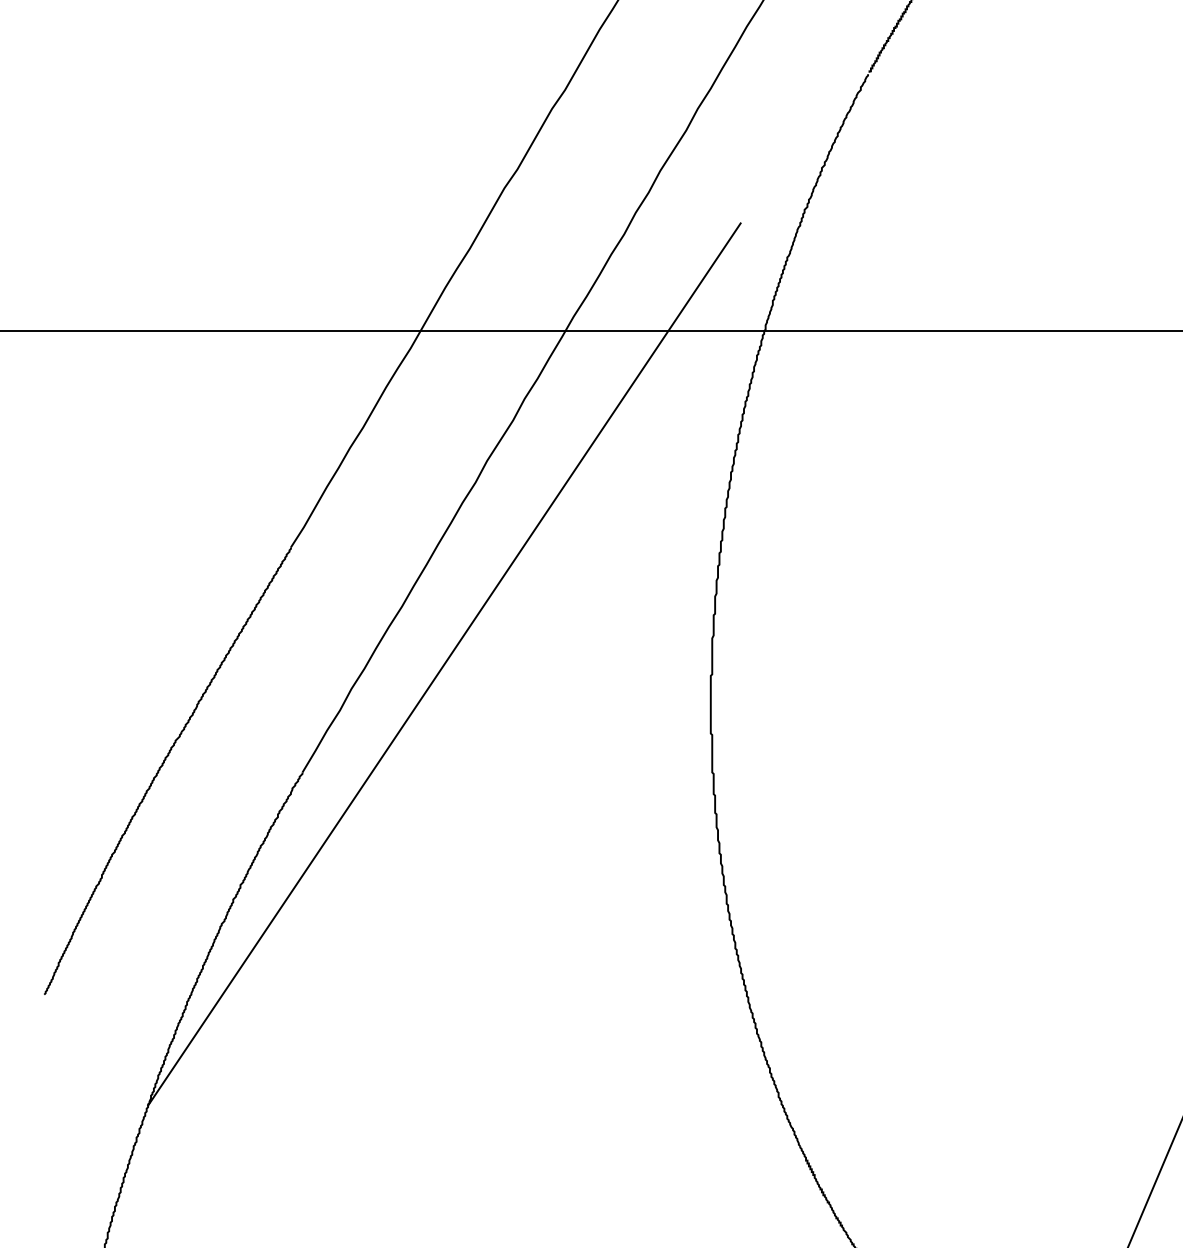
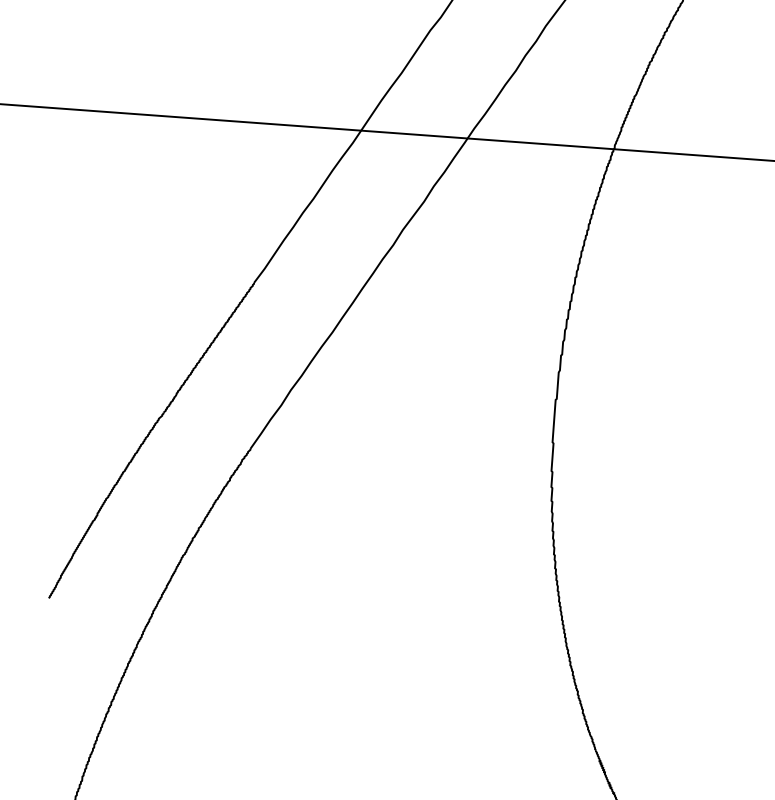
line: (444, 664) -> (360, 377), removed

